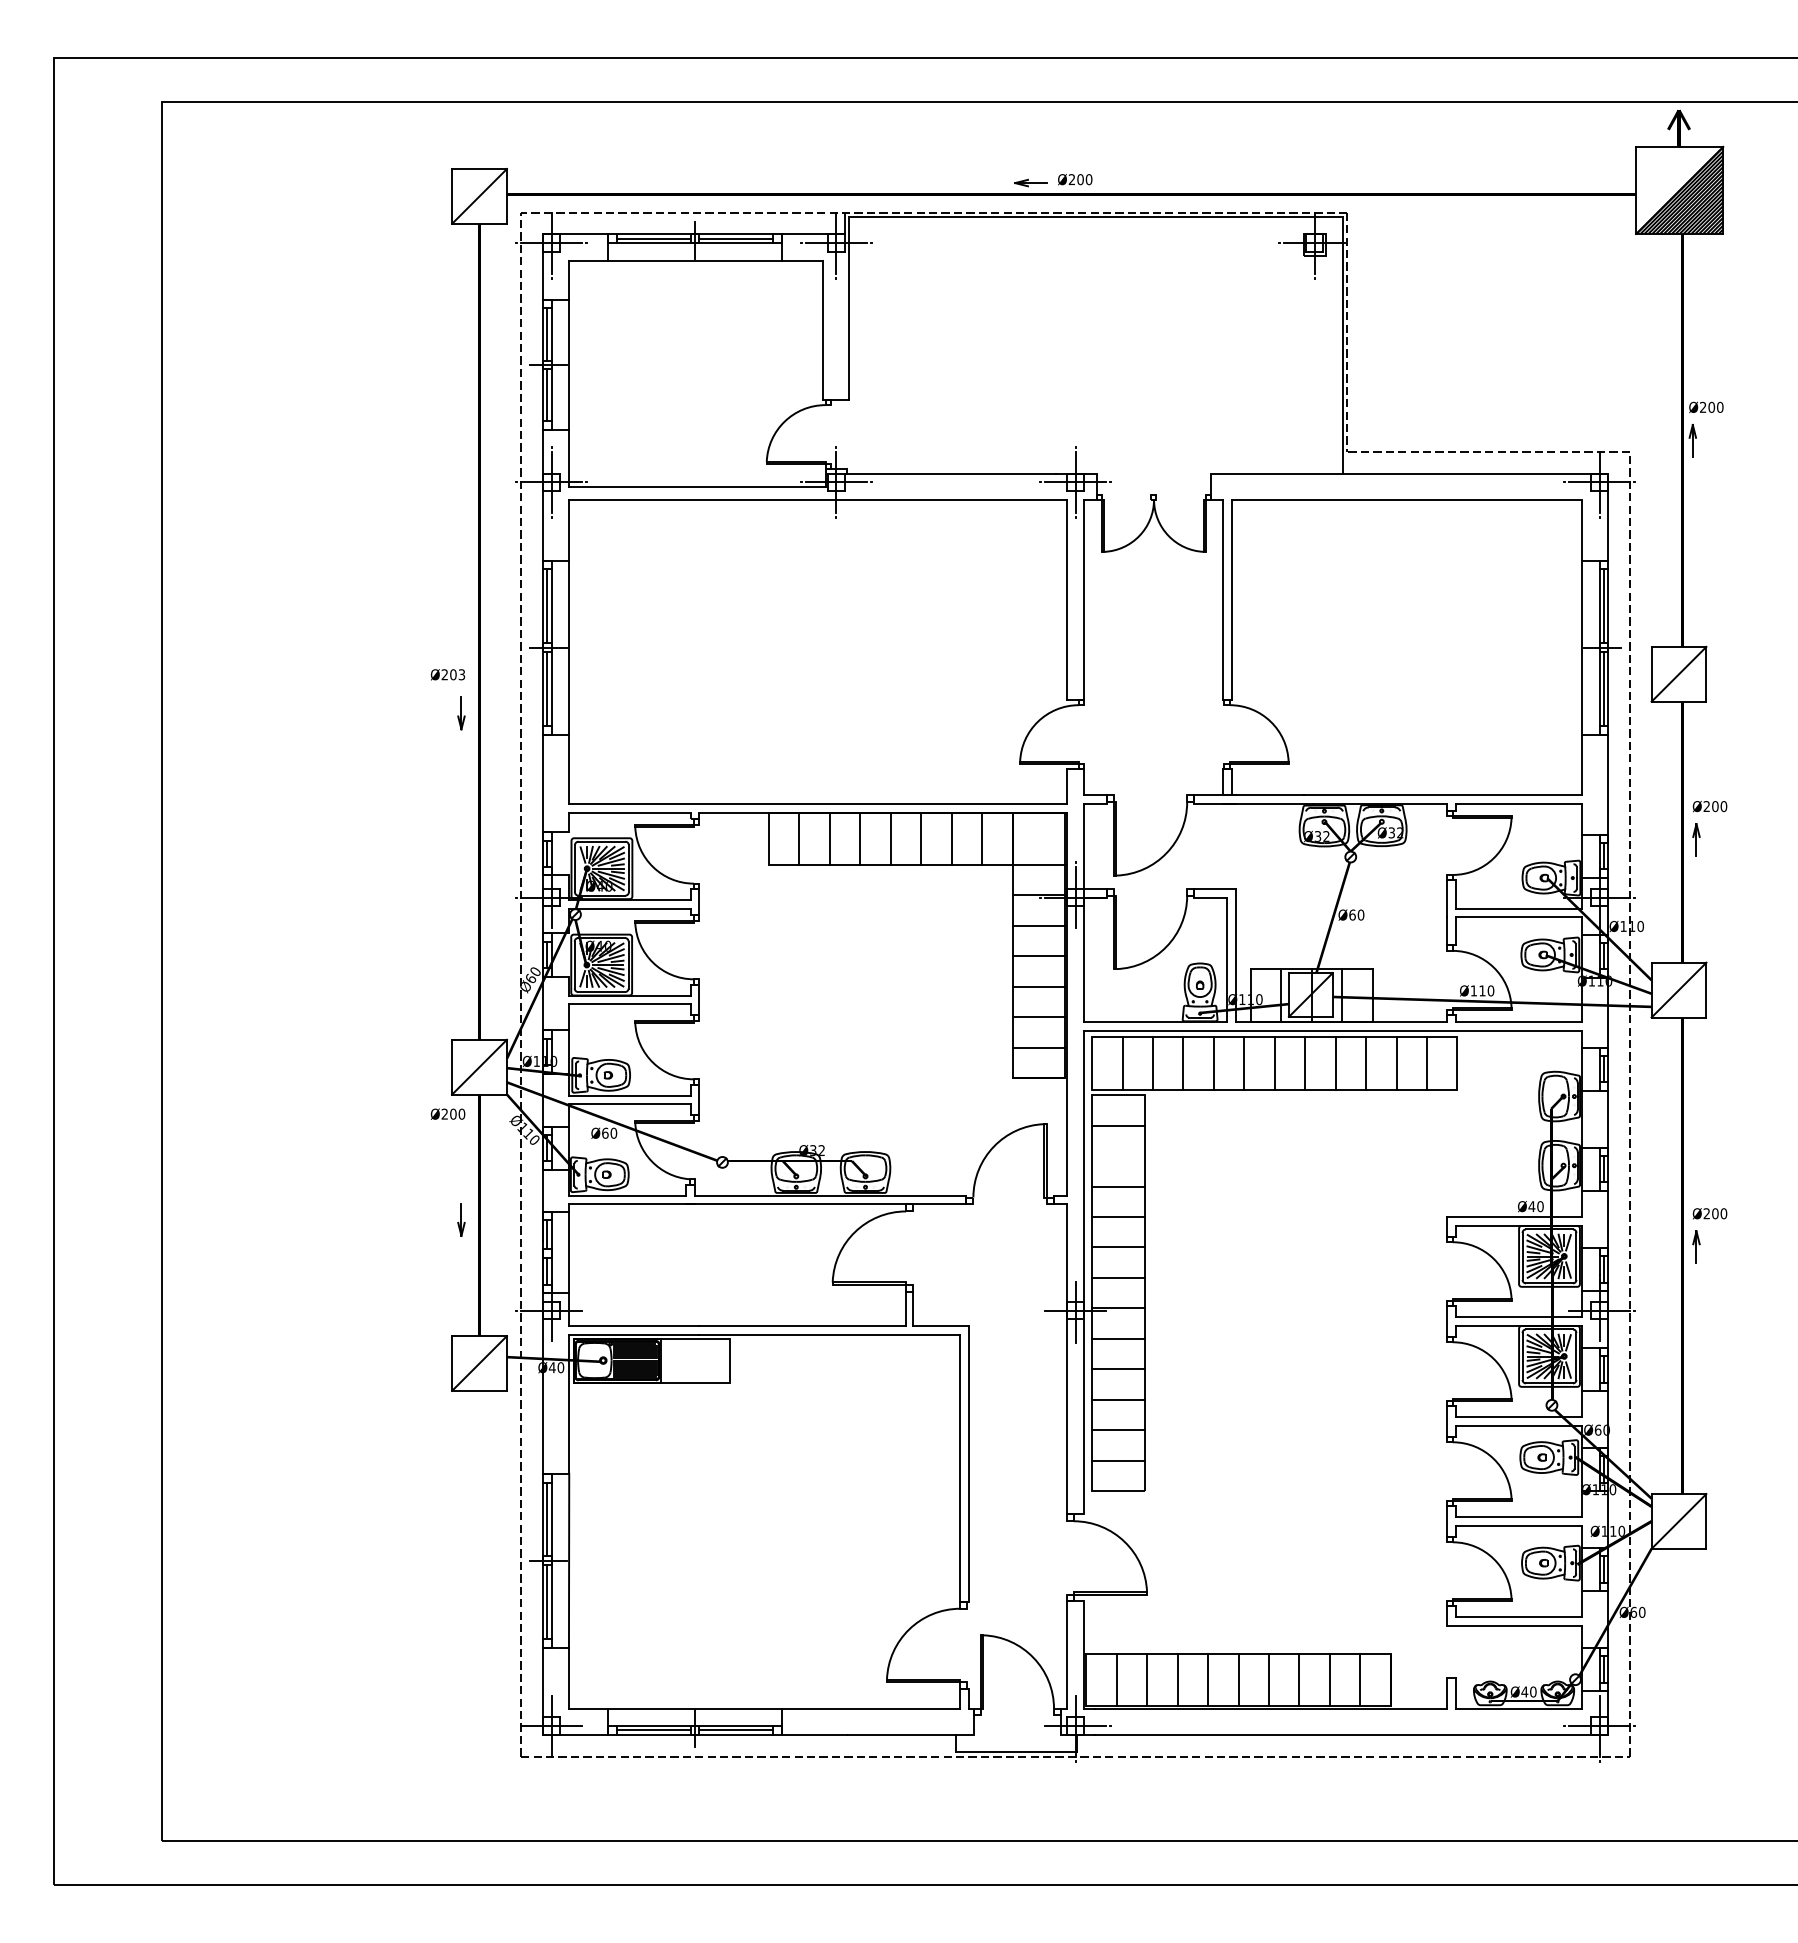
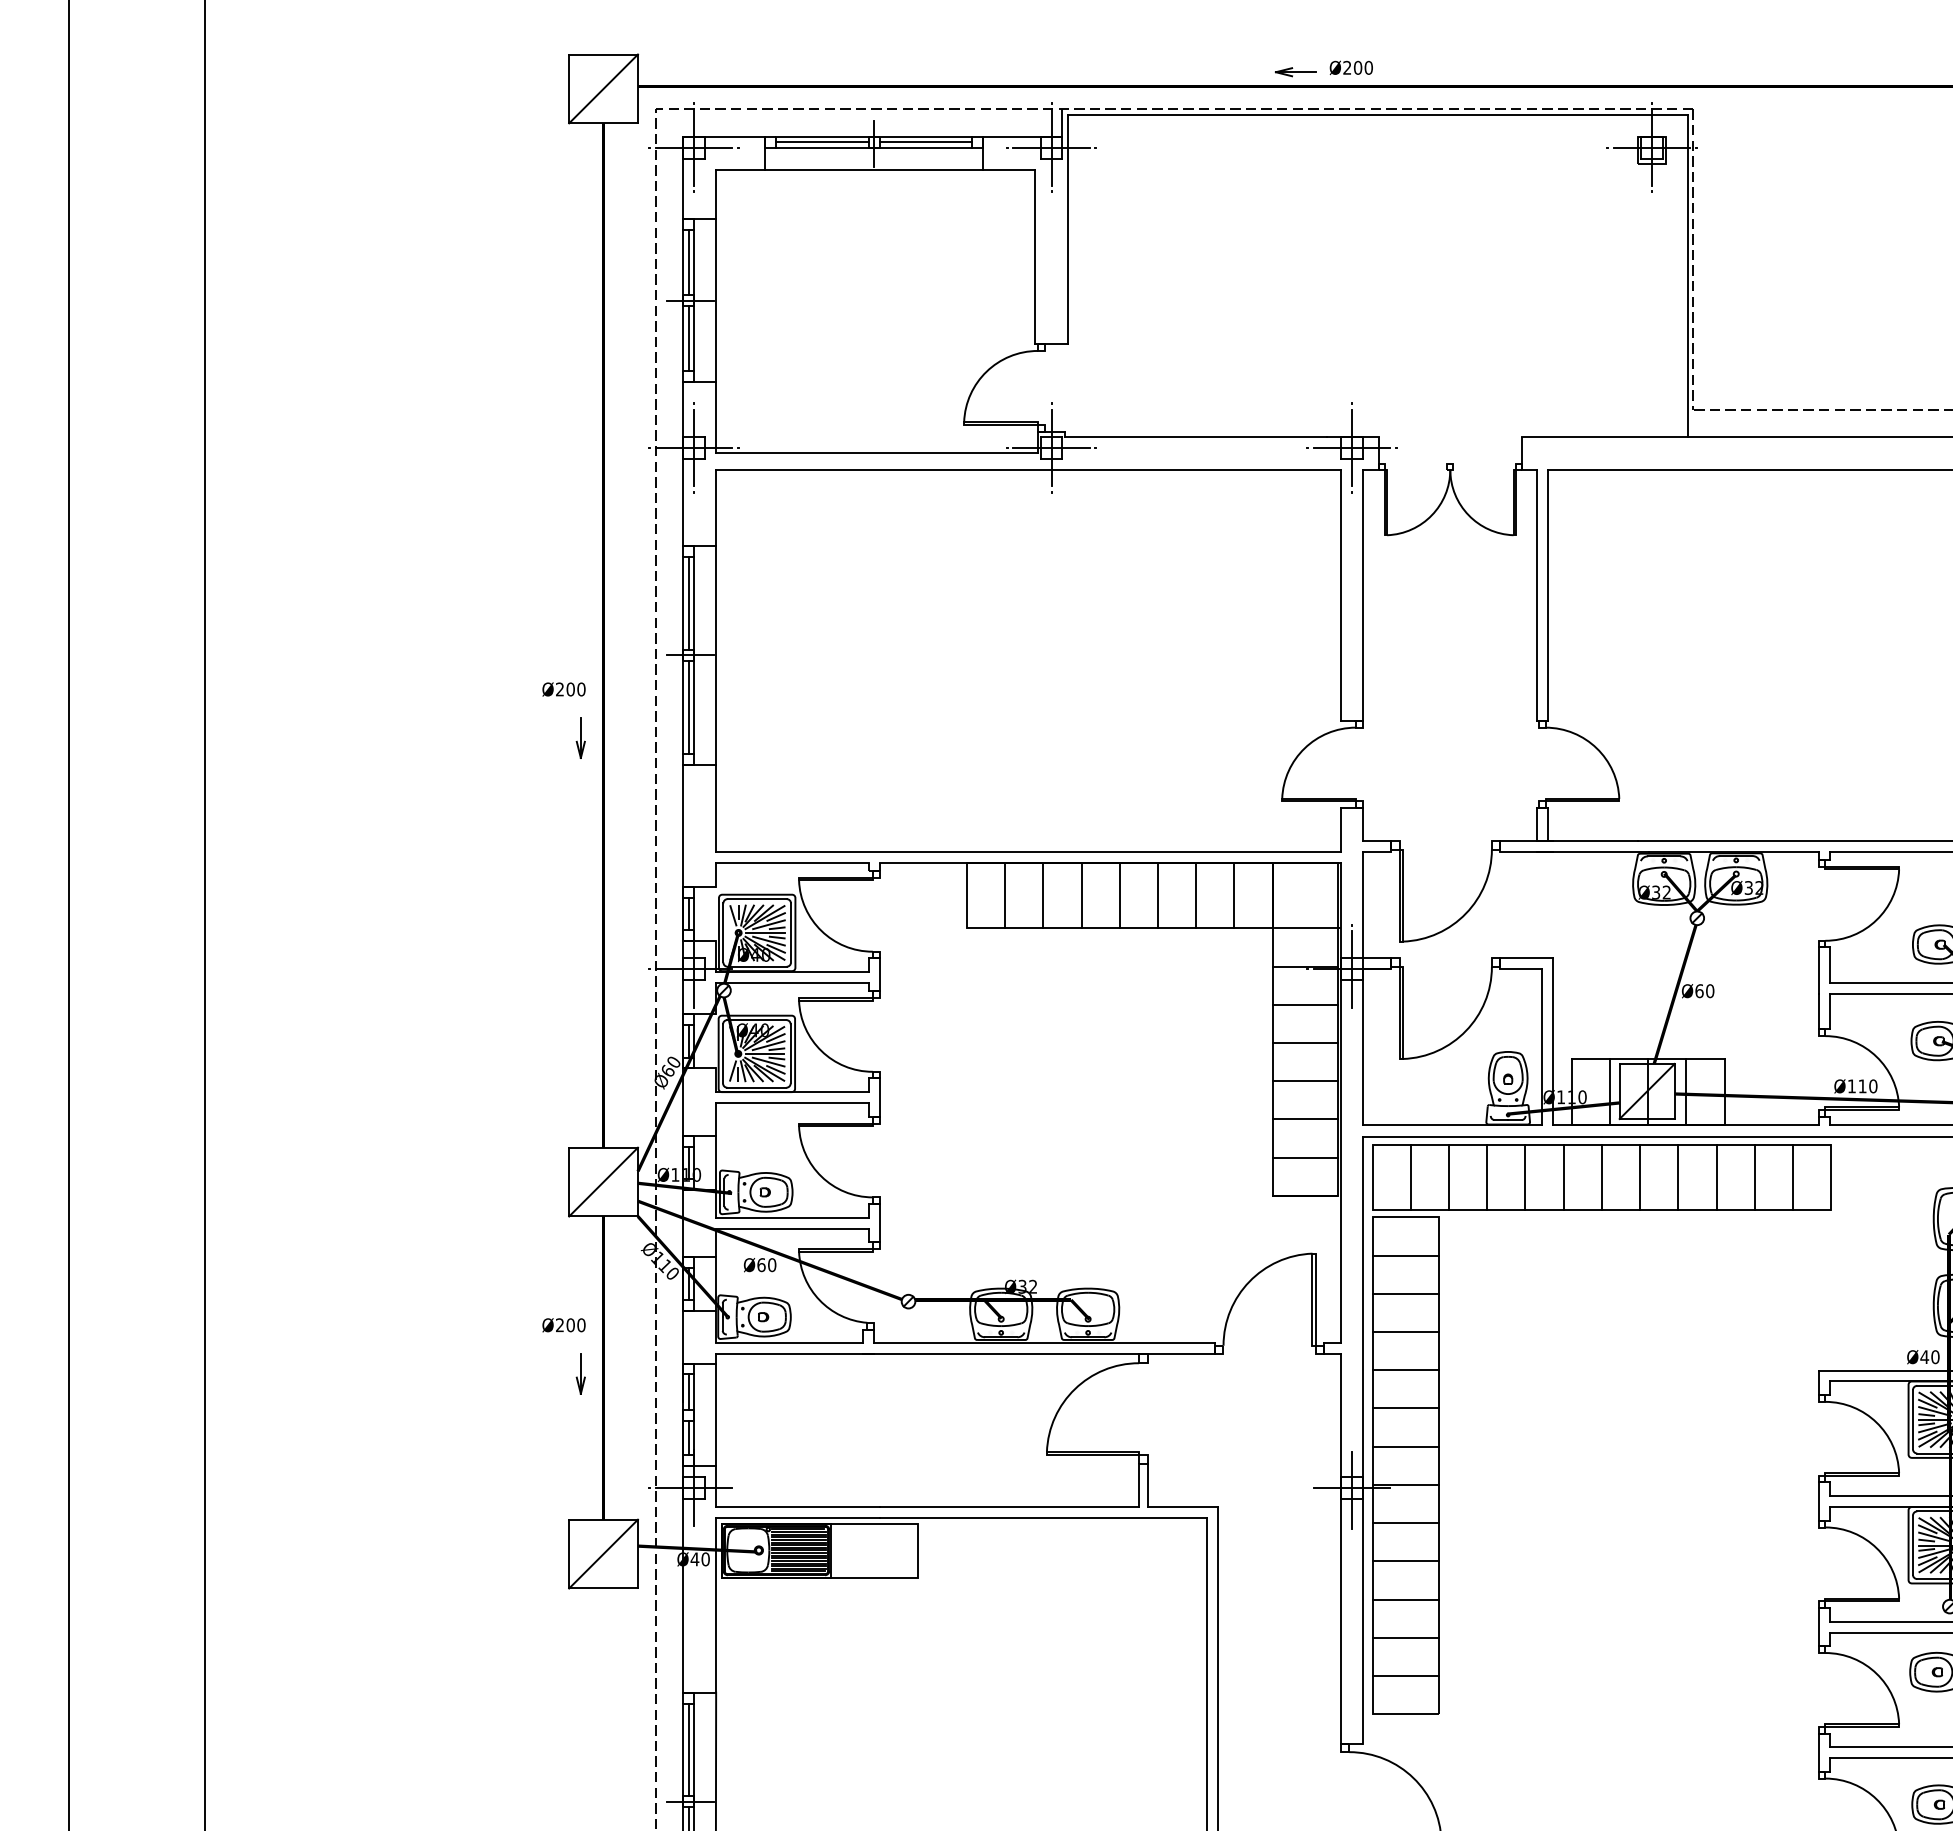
text: (461, 674) -> (580, 689), Ø203 -> Ø200
text: (447, 1113) -> (563, 1324), moved
line: (1118, 1156) -> (1405, 1294), added

